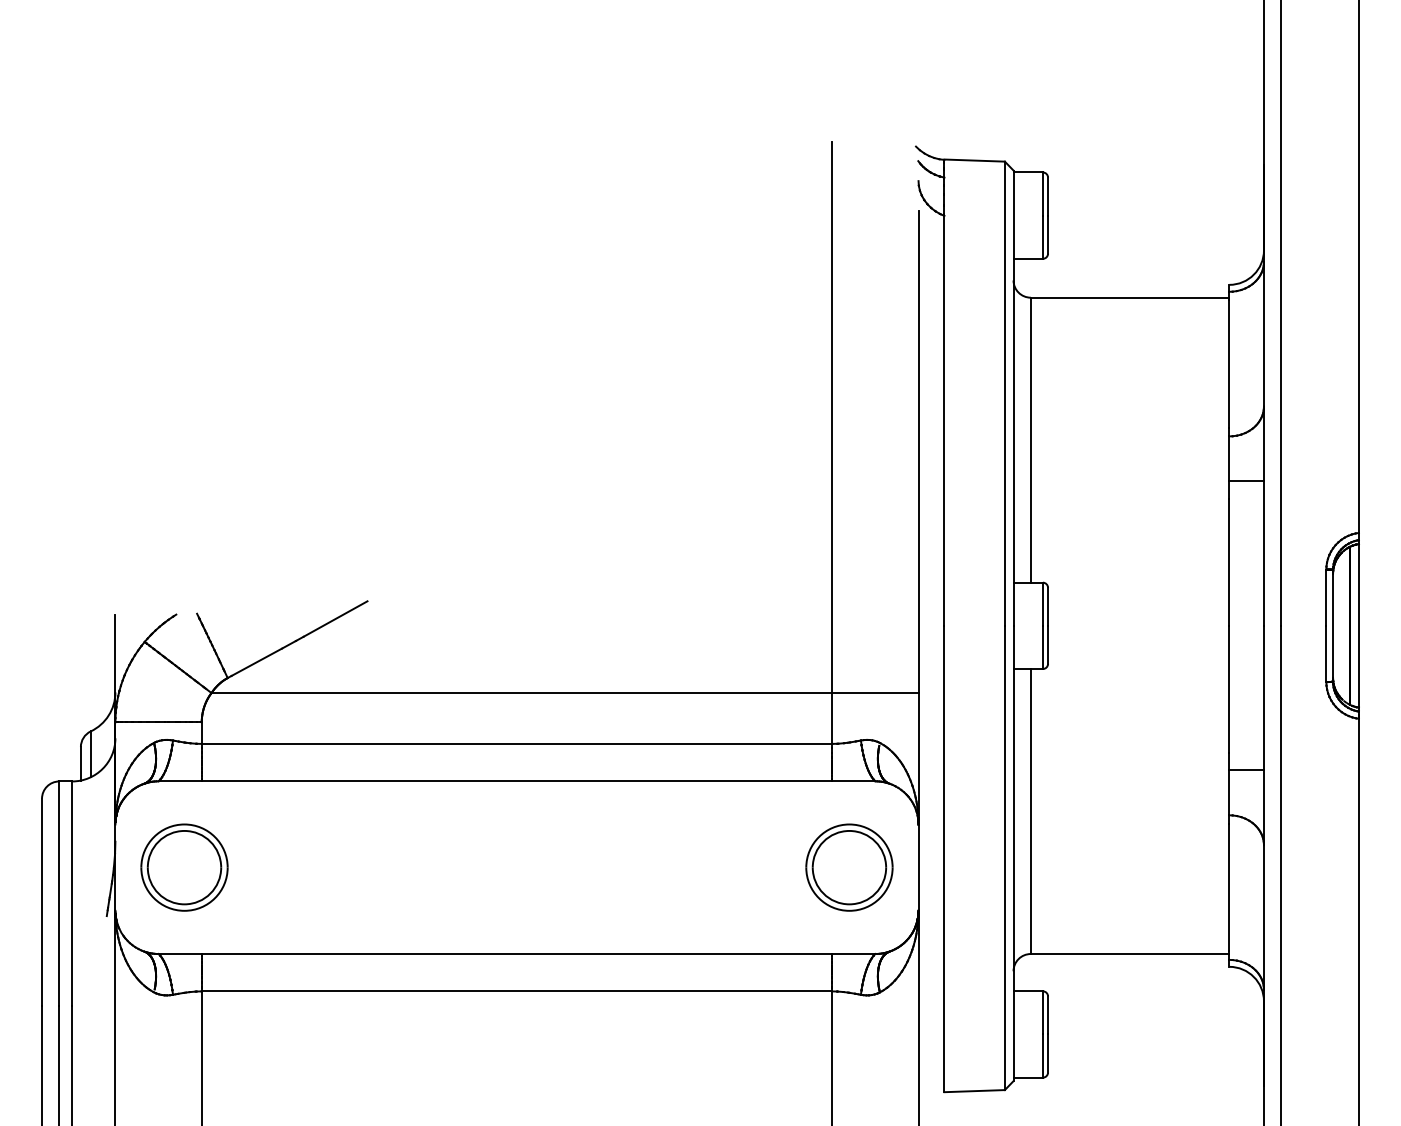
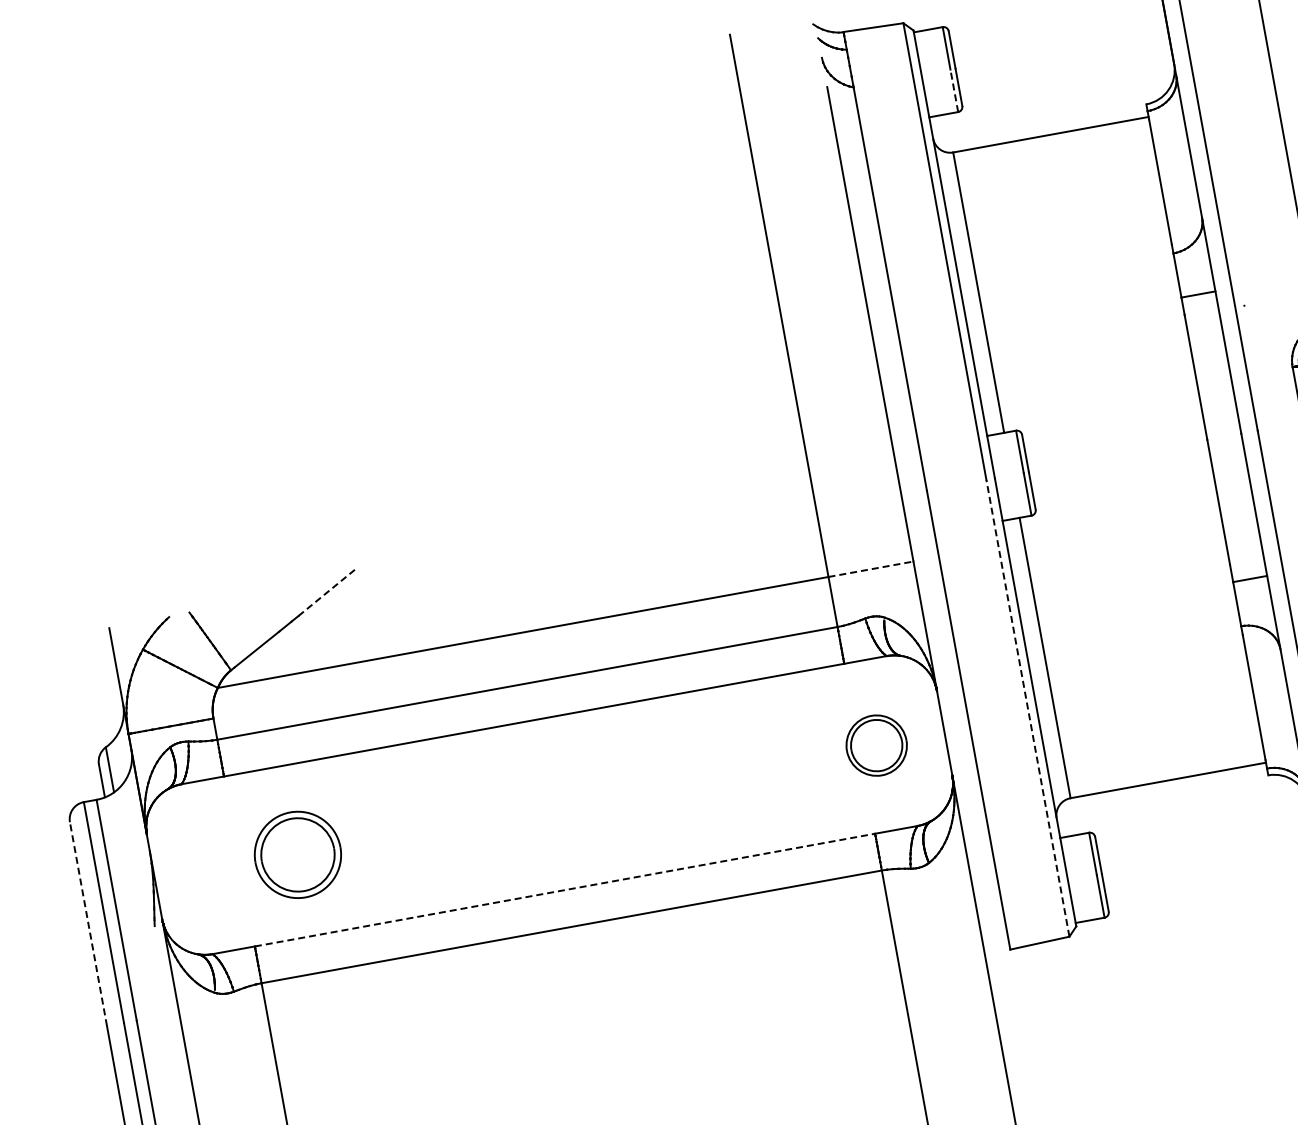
line: (1042, 237) -> (953, 91), solid -> dashed
line: (335, 619) -> (326, 593), solid -> dashed
line: (875, 693) -> (871, 569), solid -> dashed
line: (1004, 857) -> (1027, 707), solid -> dashed
part: (184, 867) -> (297, 854), moved
part: (849, 867) -> (876, 745), size x0.7
line: (42, 902) -> (88, 924), solid -> dashed
line: (517, 954) -> (565, 890), solid -> dashed

